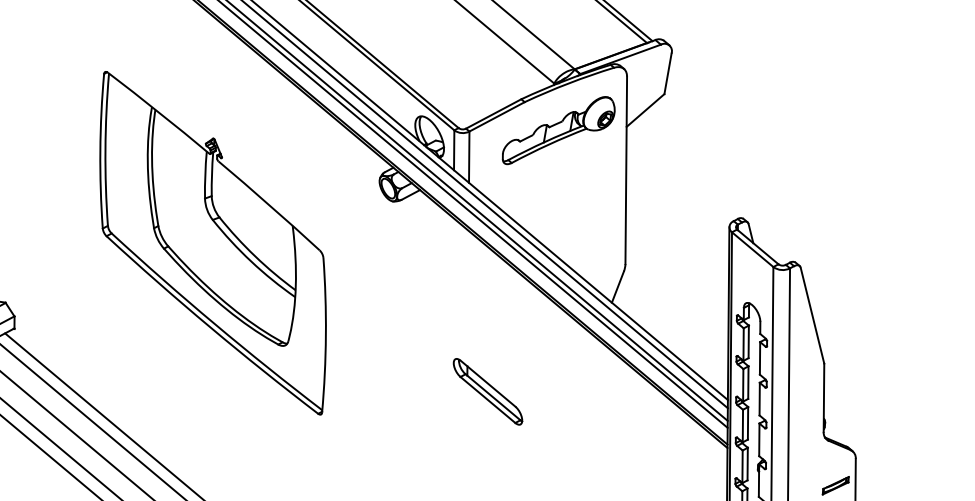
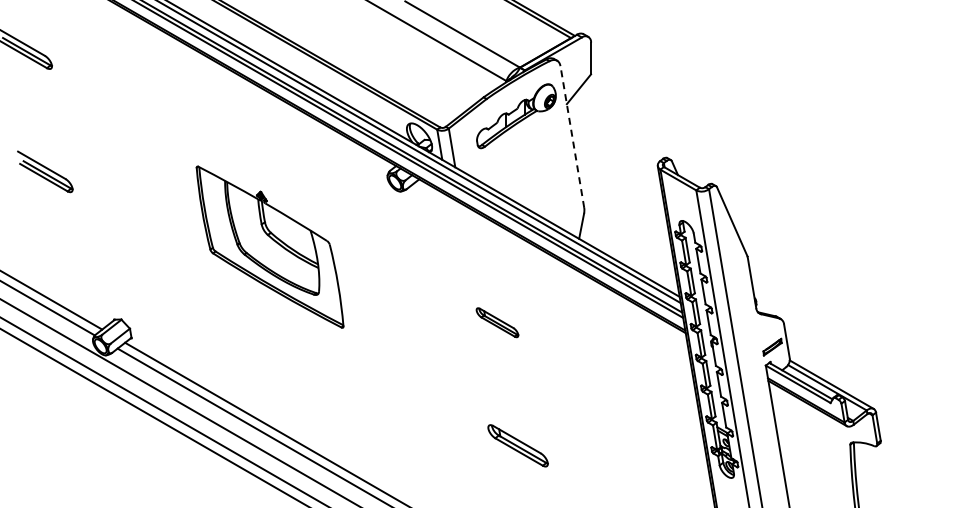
line: (626, 171) -> (572, 137), solid -> dashed
part: (212, 243) -> (269, 247), size x0.7
part: (488, 391) -> (497, 322), size x0.7

